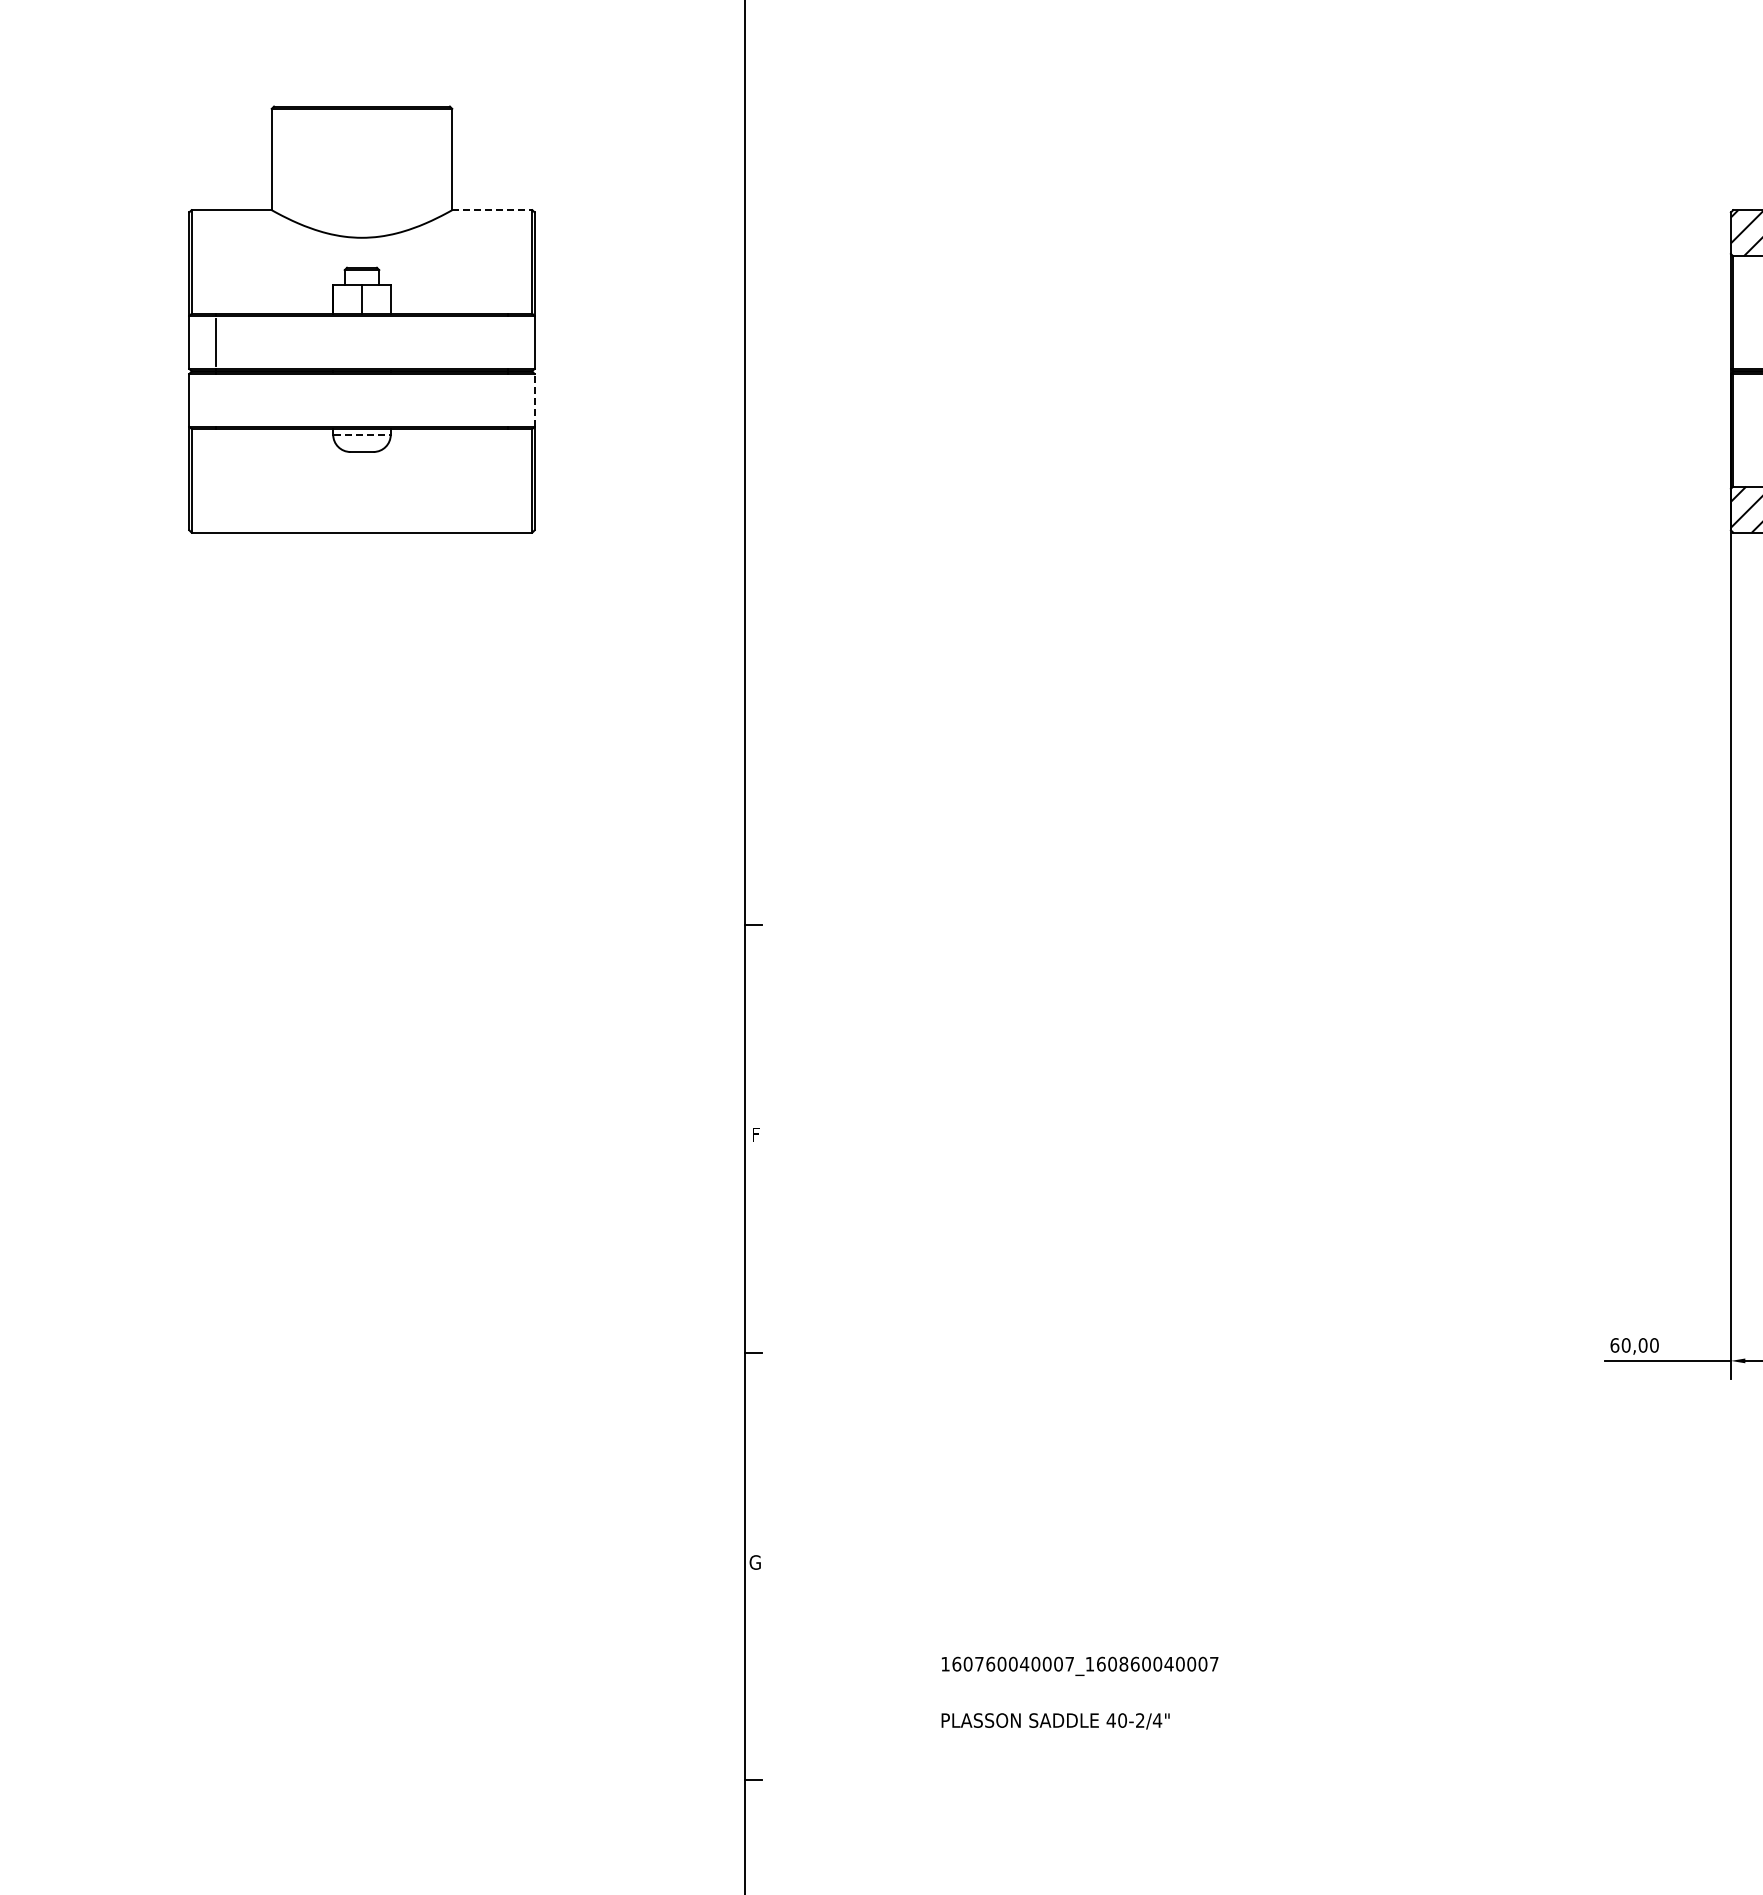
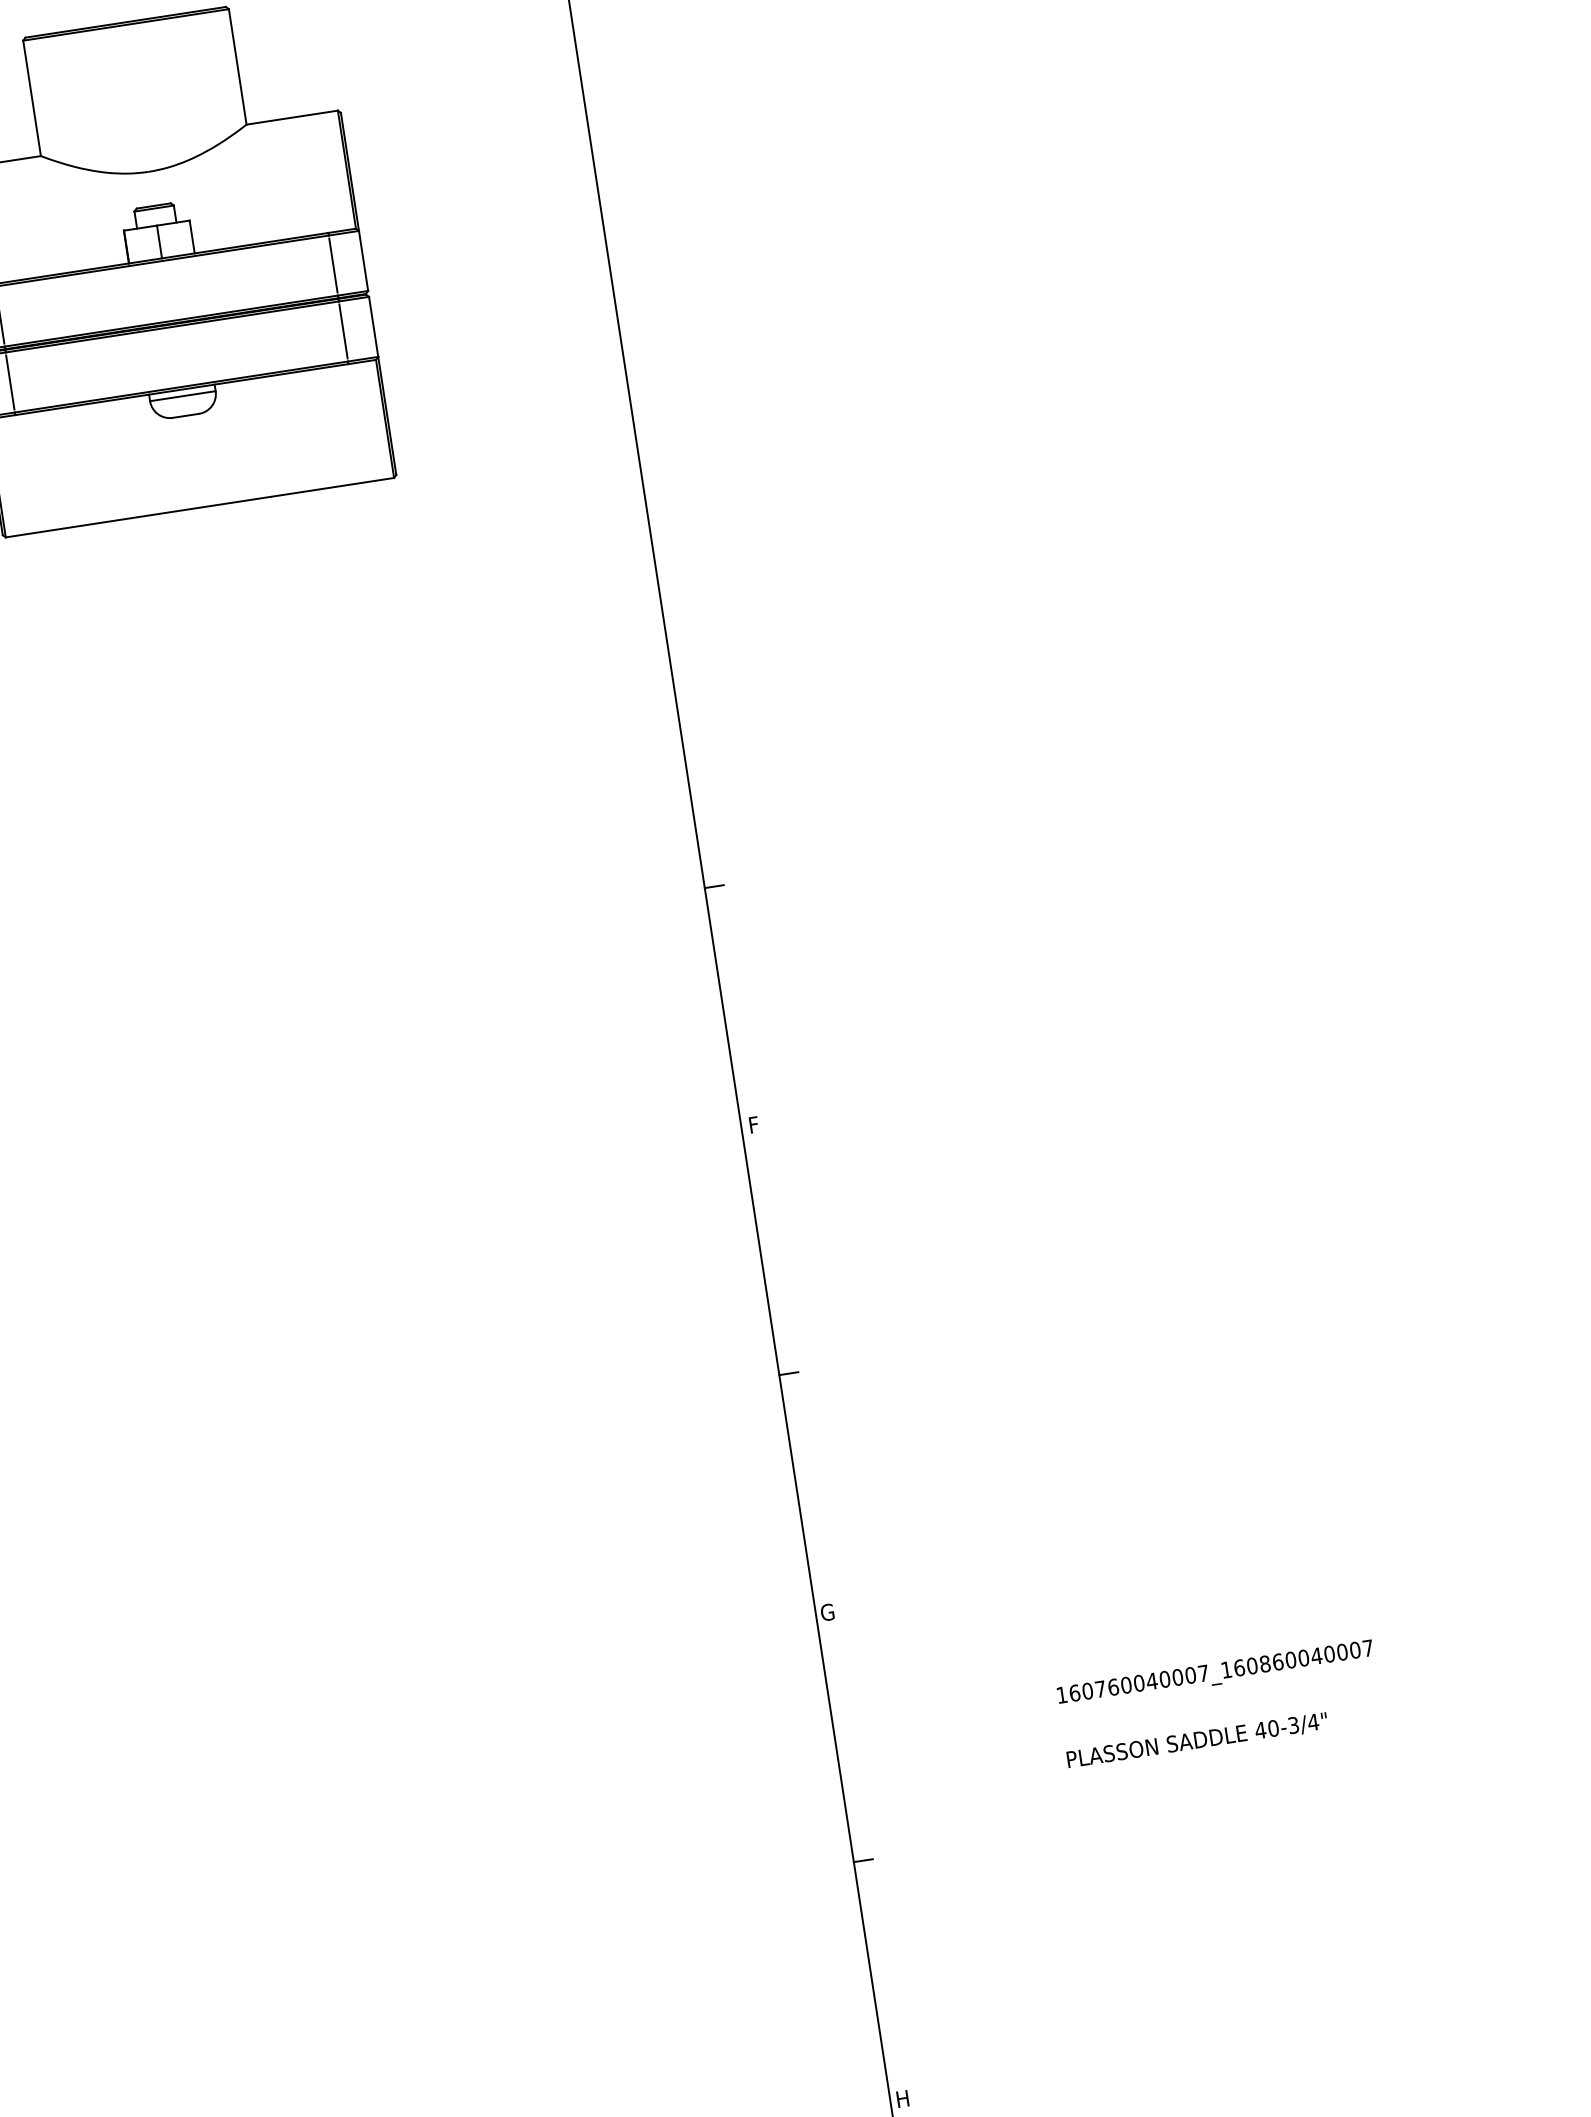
line: (492, 210) -> (292, 117), dashed -> solid
line: (508, 342) -> (333, 265), added
line: (534, 399) -> (373, 325), dashed -> solid
line: (215, 400) -> (10, 382), added
line: (508, 400) -> (343, 331), added
line: (362, 434) -> (183, 395), dashed -> solid
text: (1140, 1720) -> (1293, 1725), 40-2/4" -> 40-3/4"

